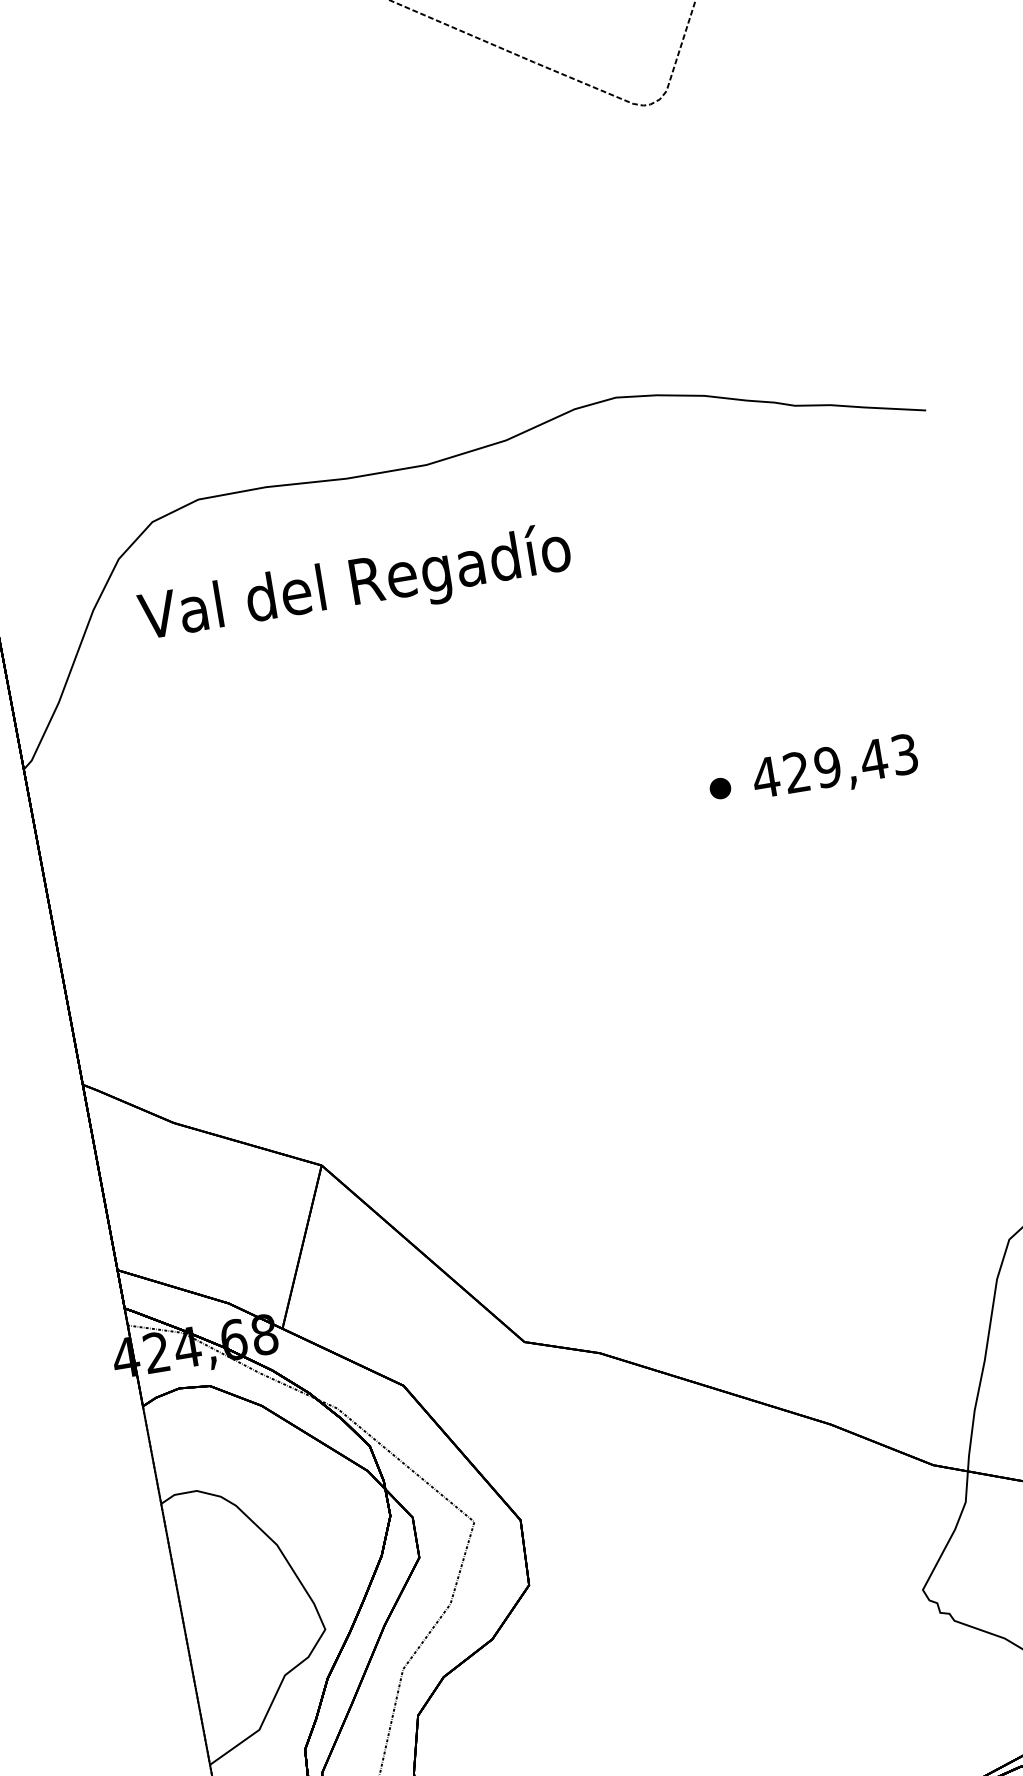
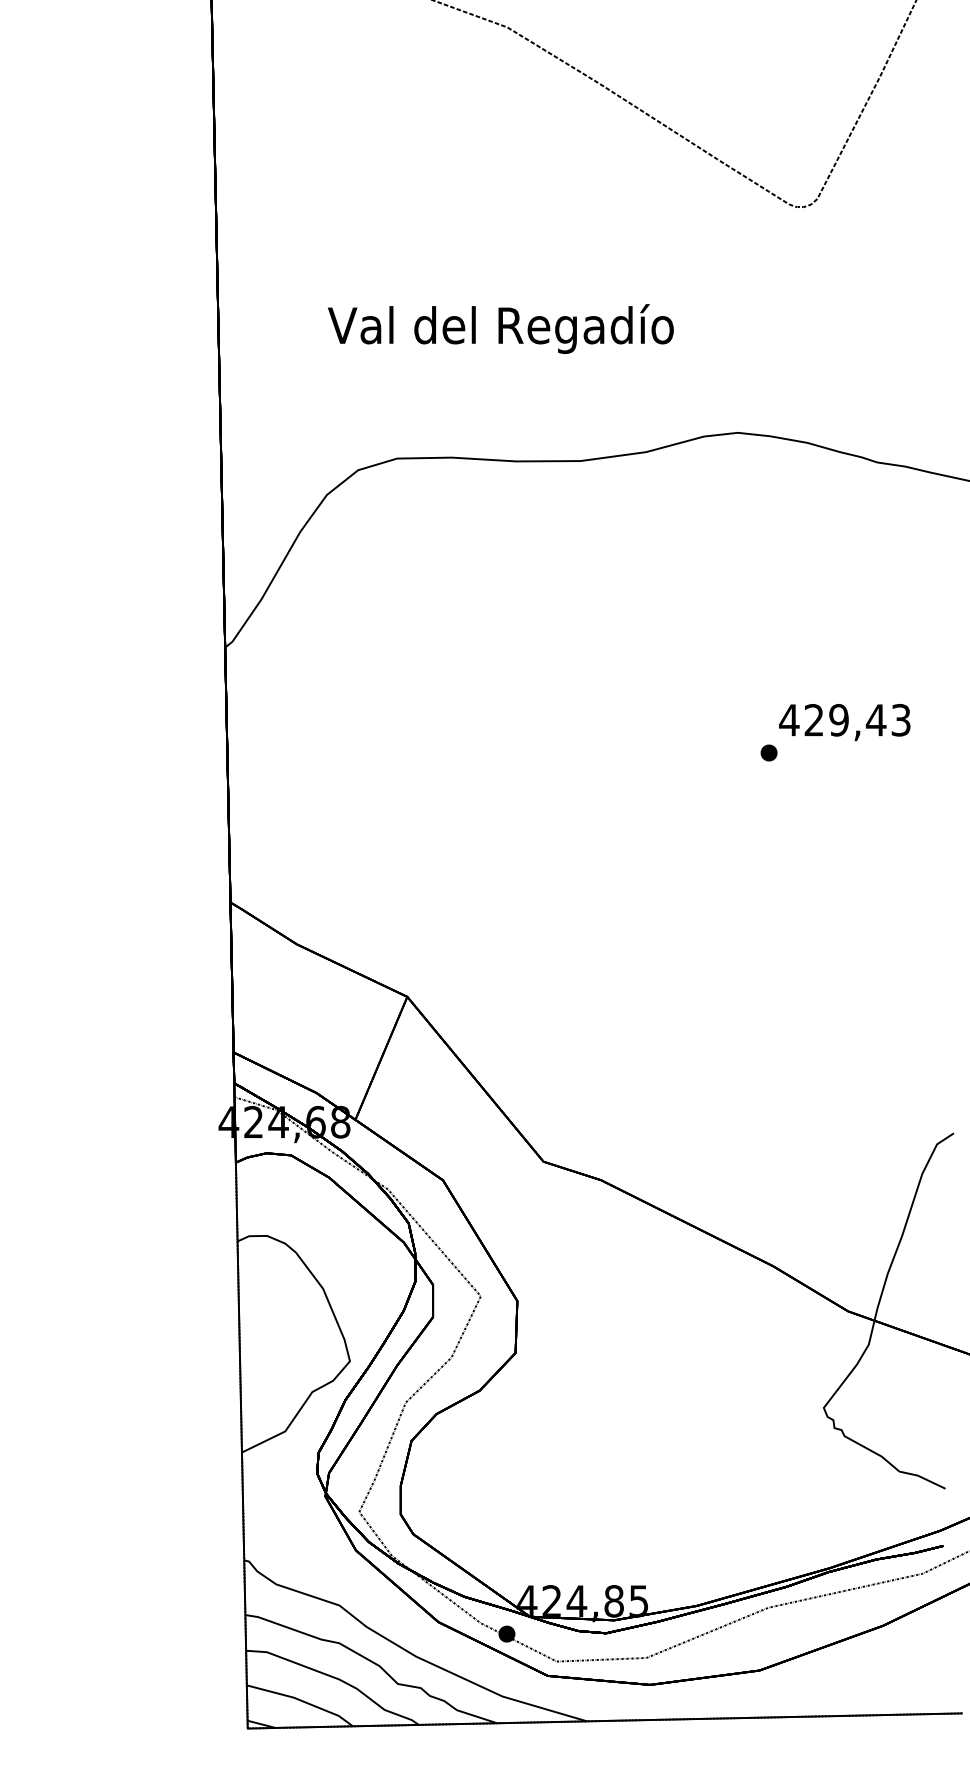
text: (354, 585) -> (500, 328), moved
text: (835, 768) -> (844, 722), moved

